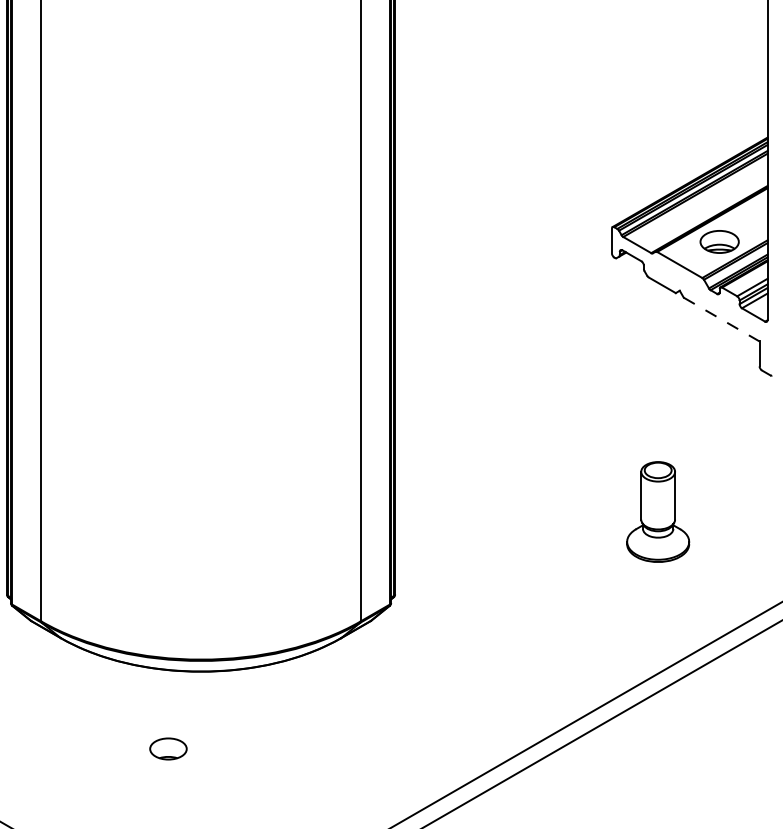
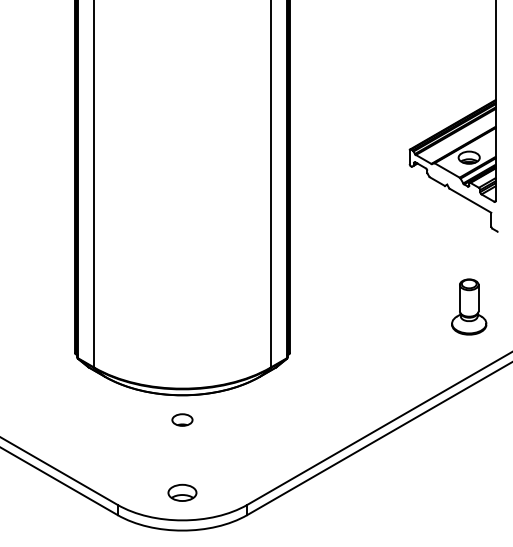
line: (721, 319) -> (470, 200), dashed -> solid
part: (658, 511) -> (469, 306), moved
part: (168, 747) -> (182, 419), moved

